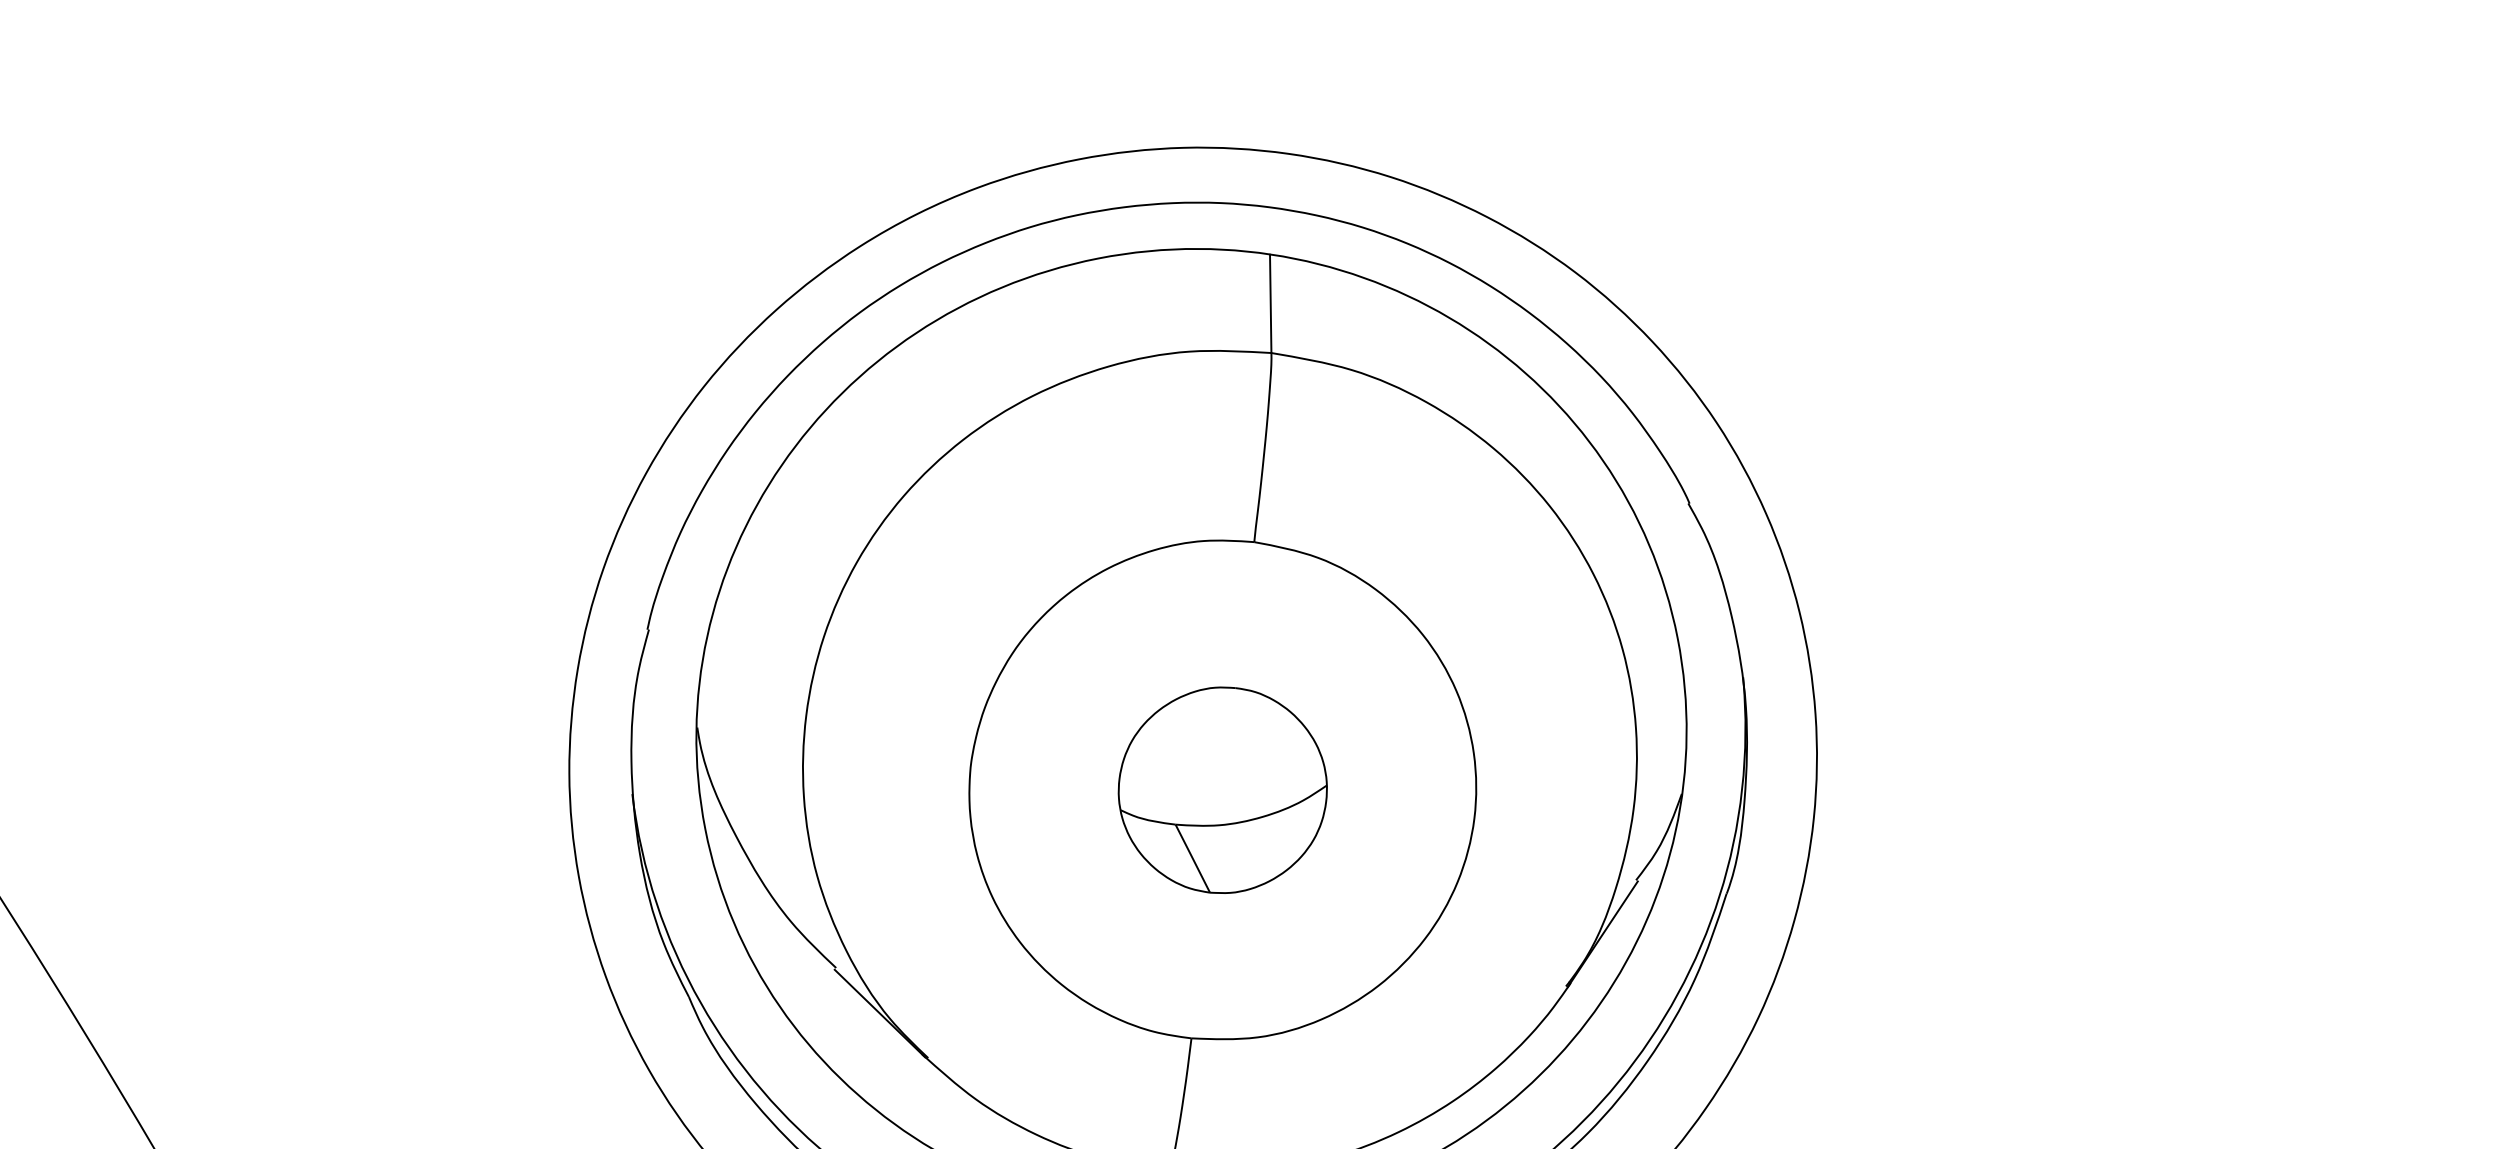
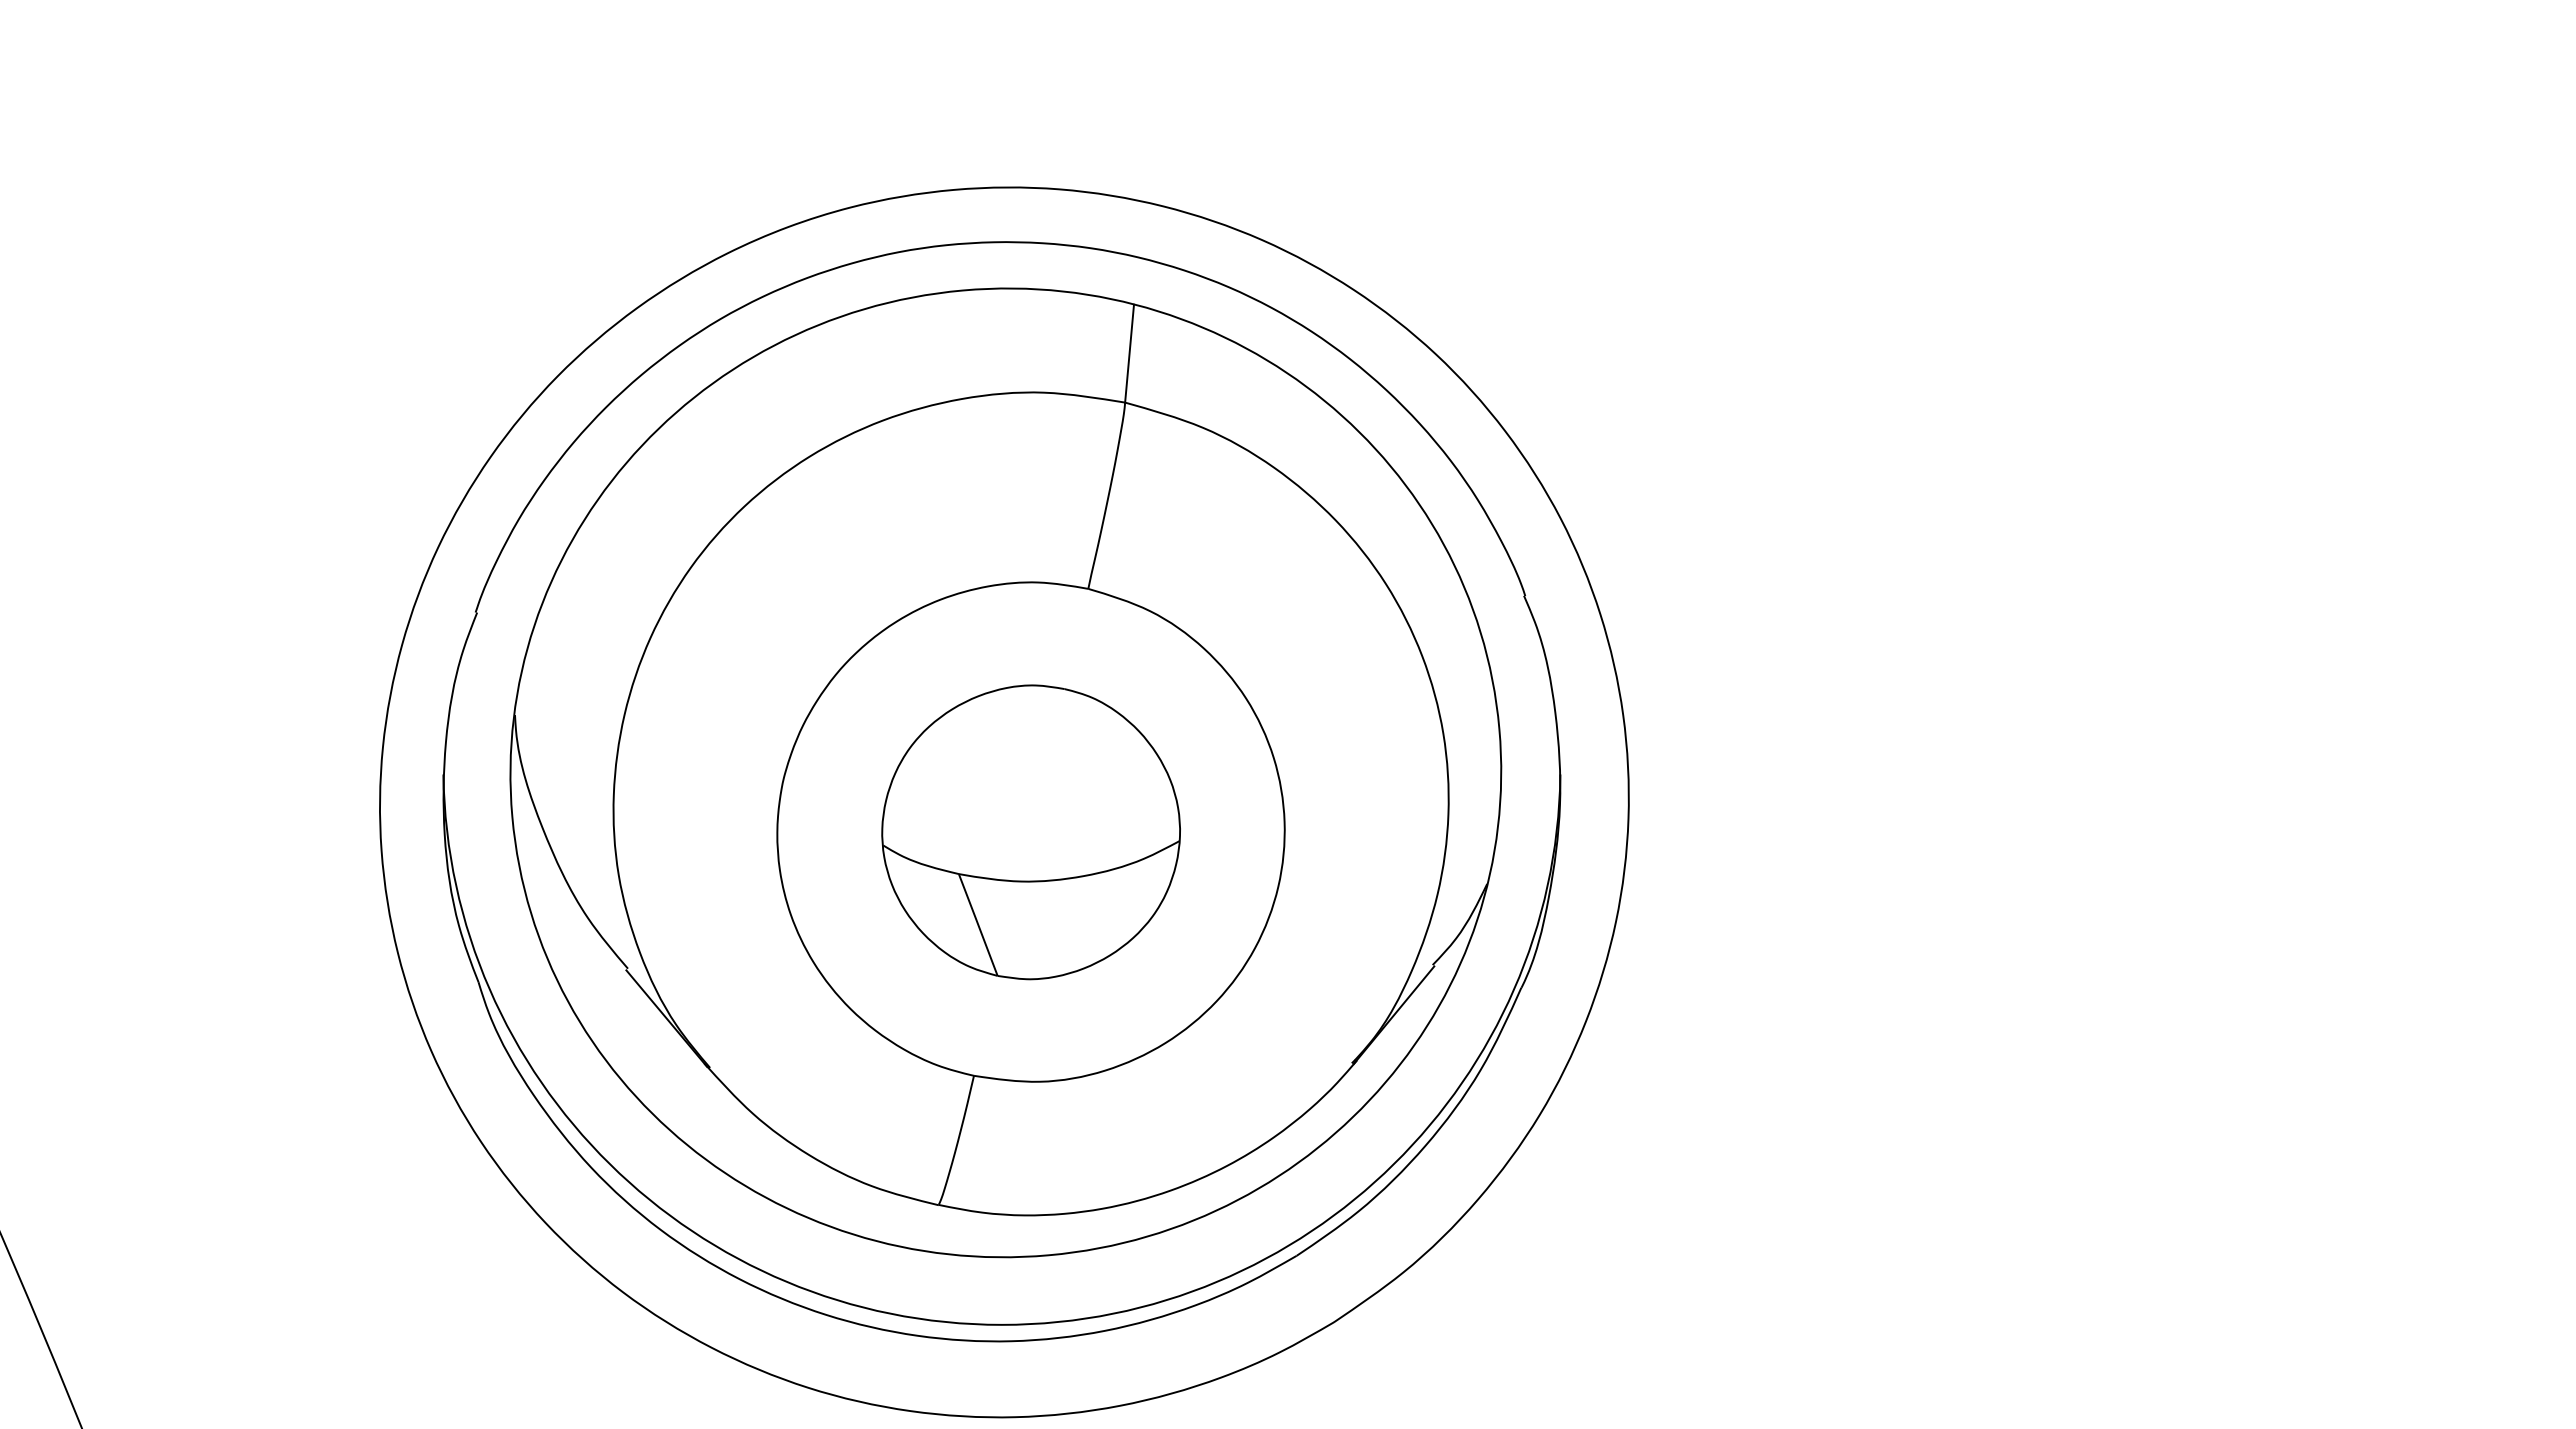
part: (1222, 790) -> (1030, 832), size x1.43

